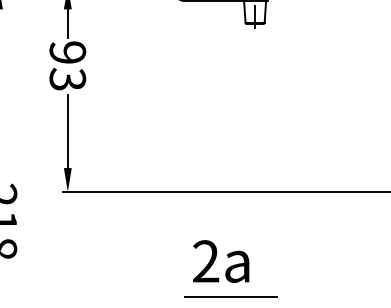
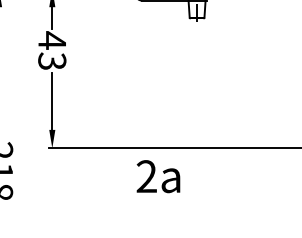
text: (67, 52) -> (52, 40), 93 -> 43
text: (221, 261) -> (158, 176), moved
line: (230, 297) -> (178, 229), removed

